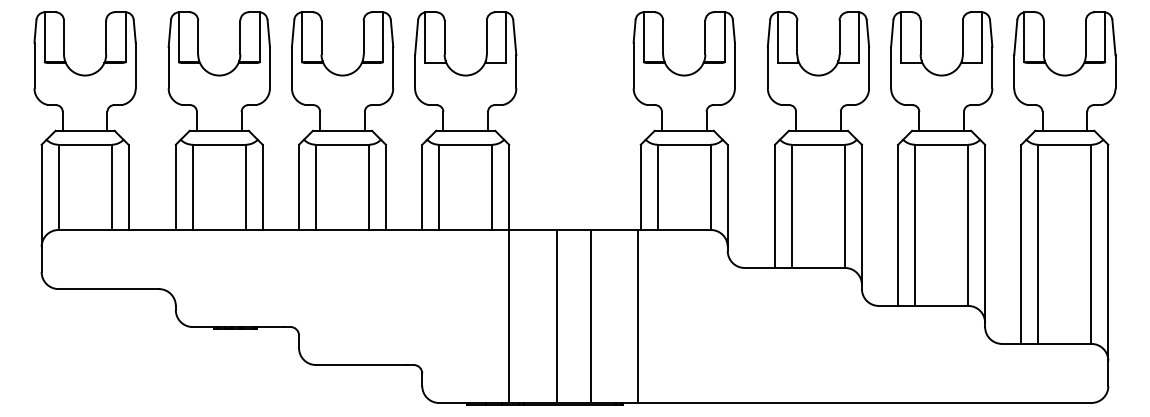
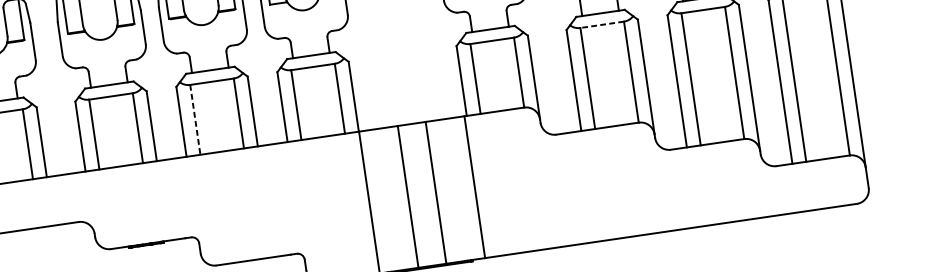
line: (818, 144) -> (602, 24), solid -> dashed
line: (315, 187) -> (194, 120), solid -> dashed

